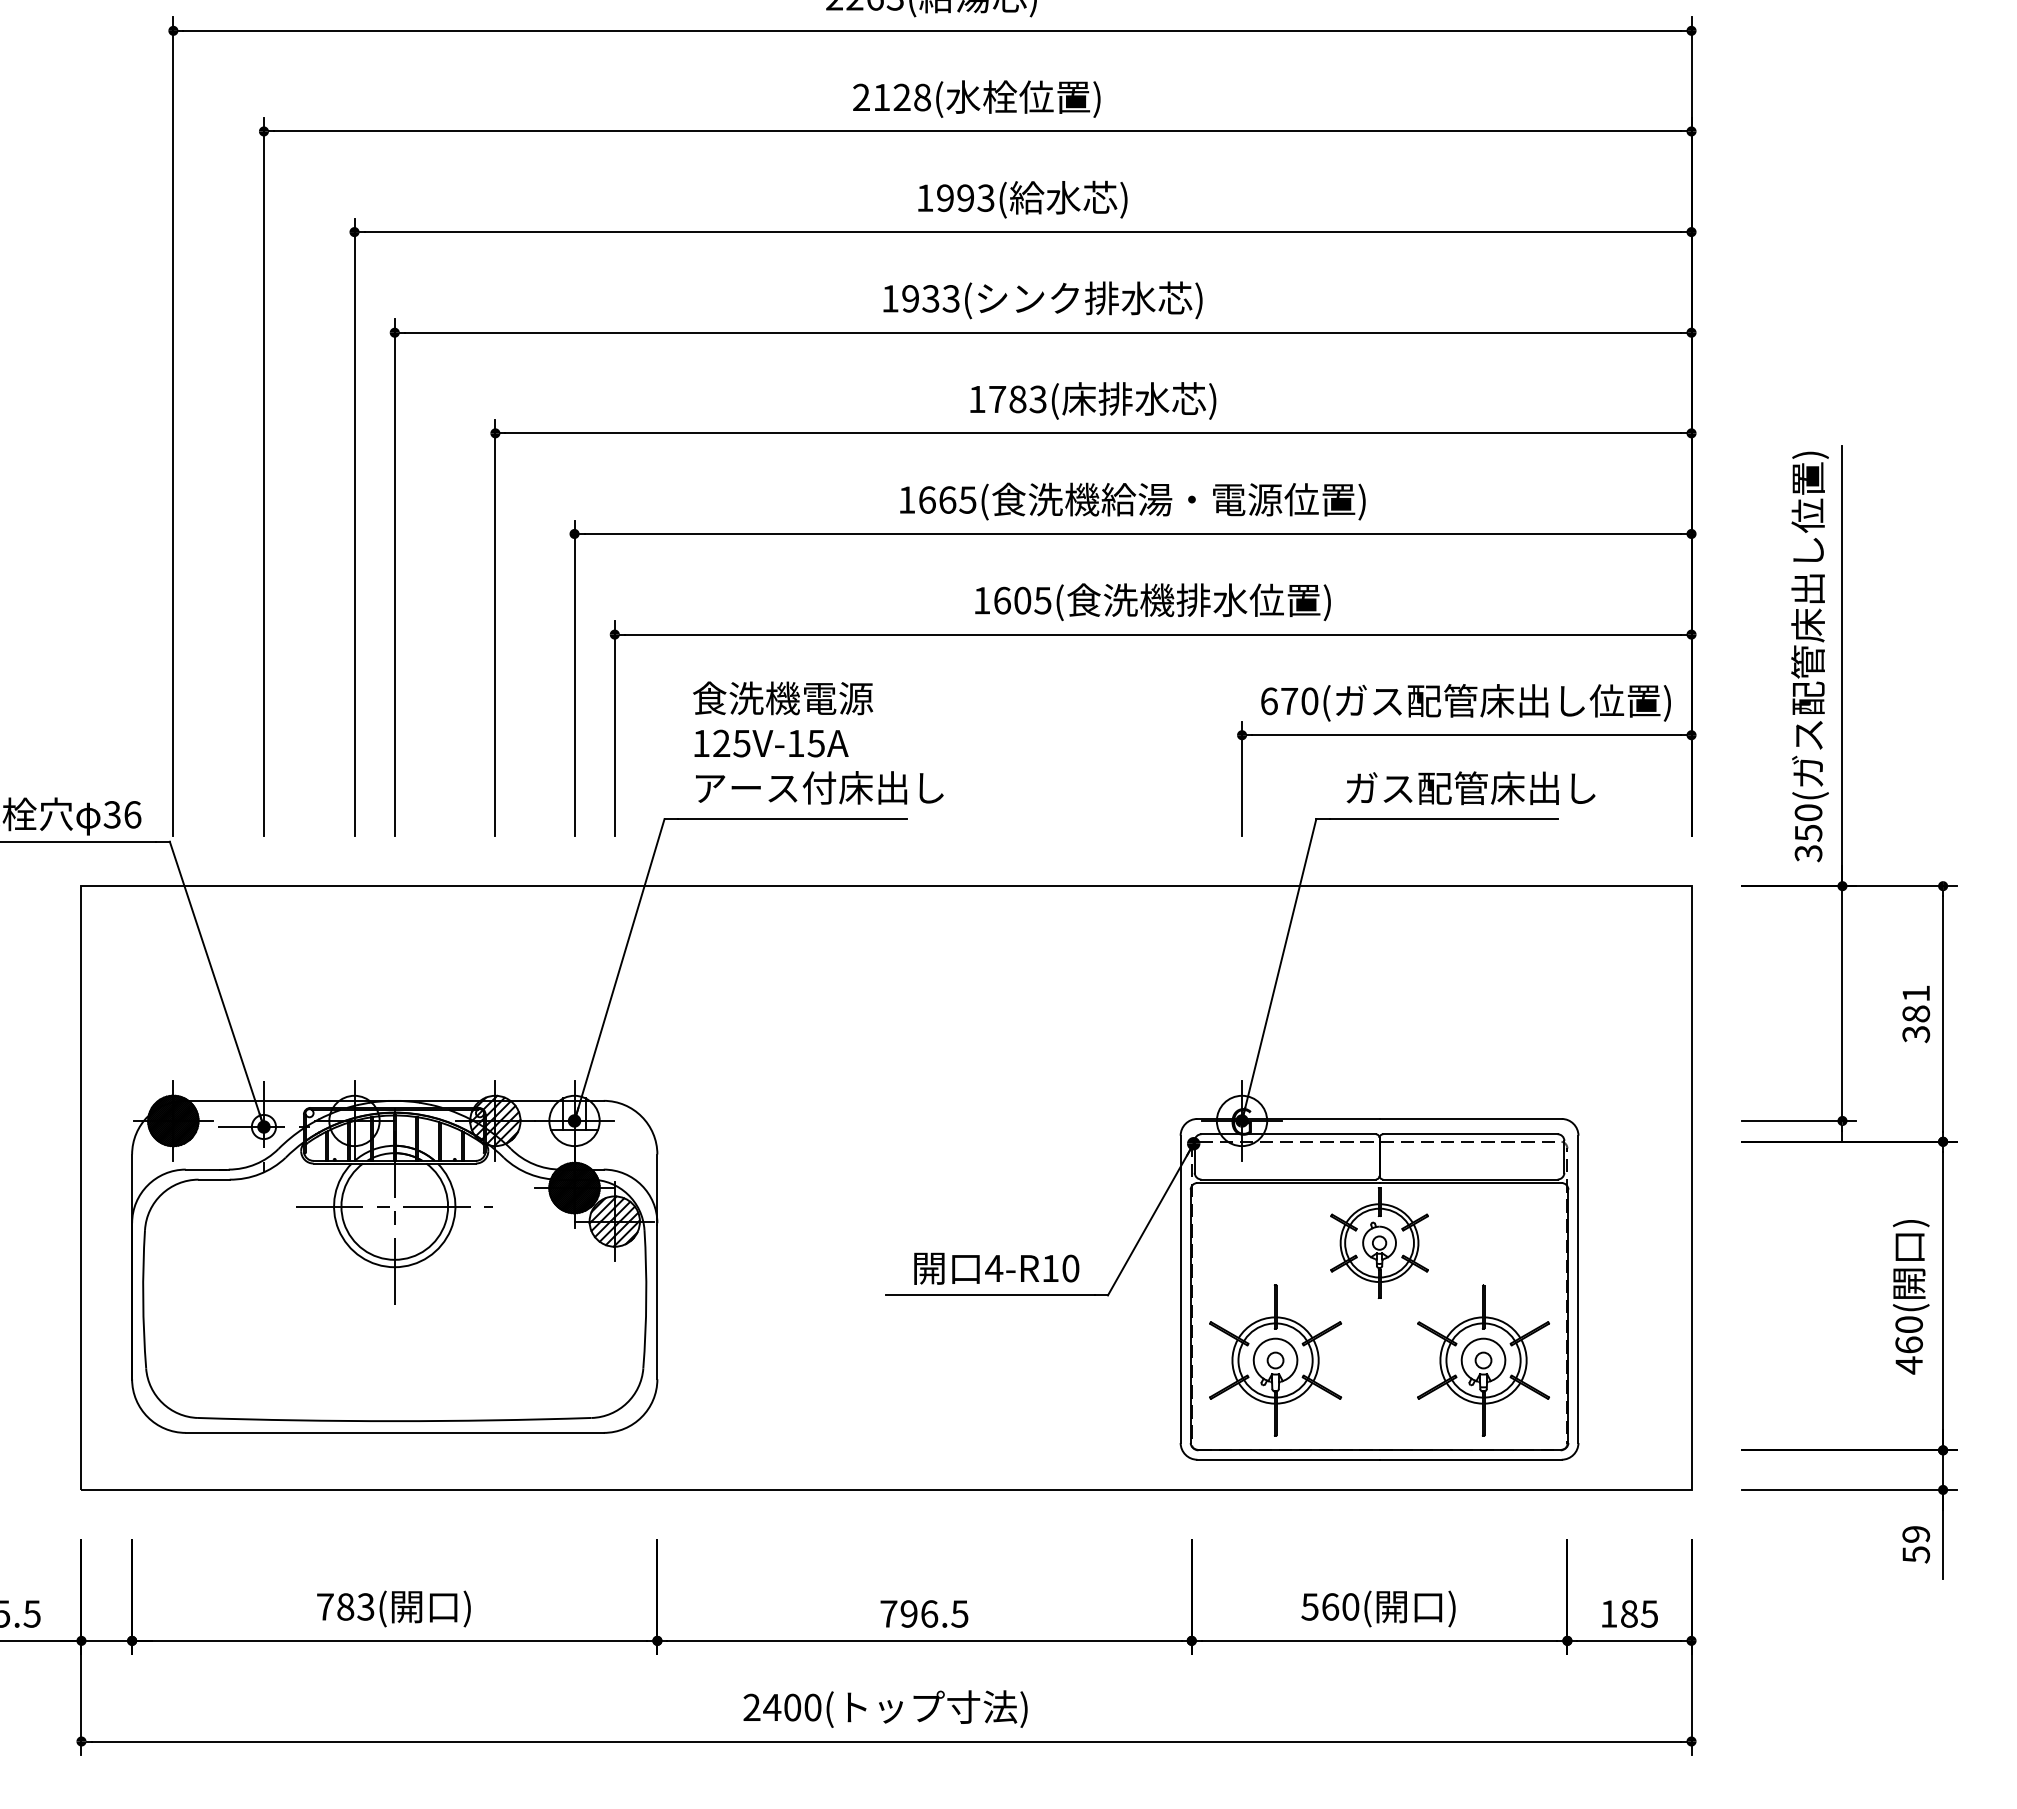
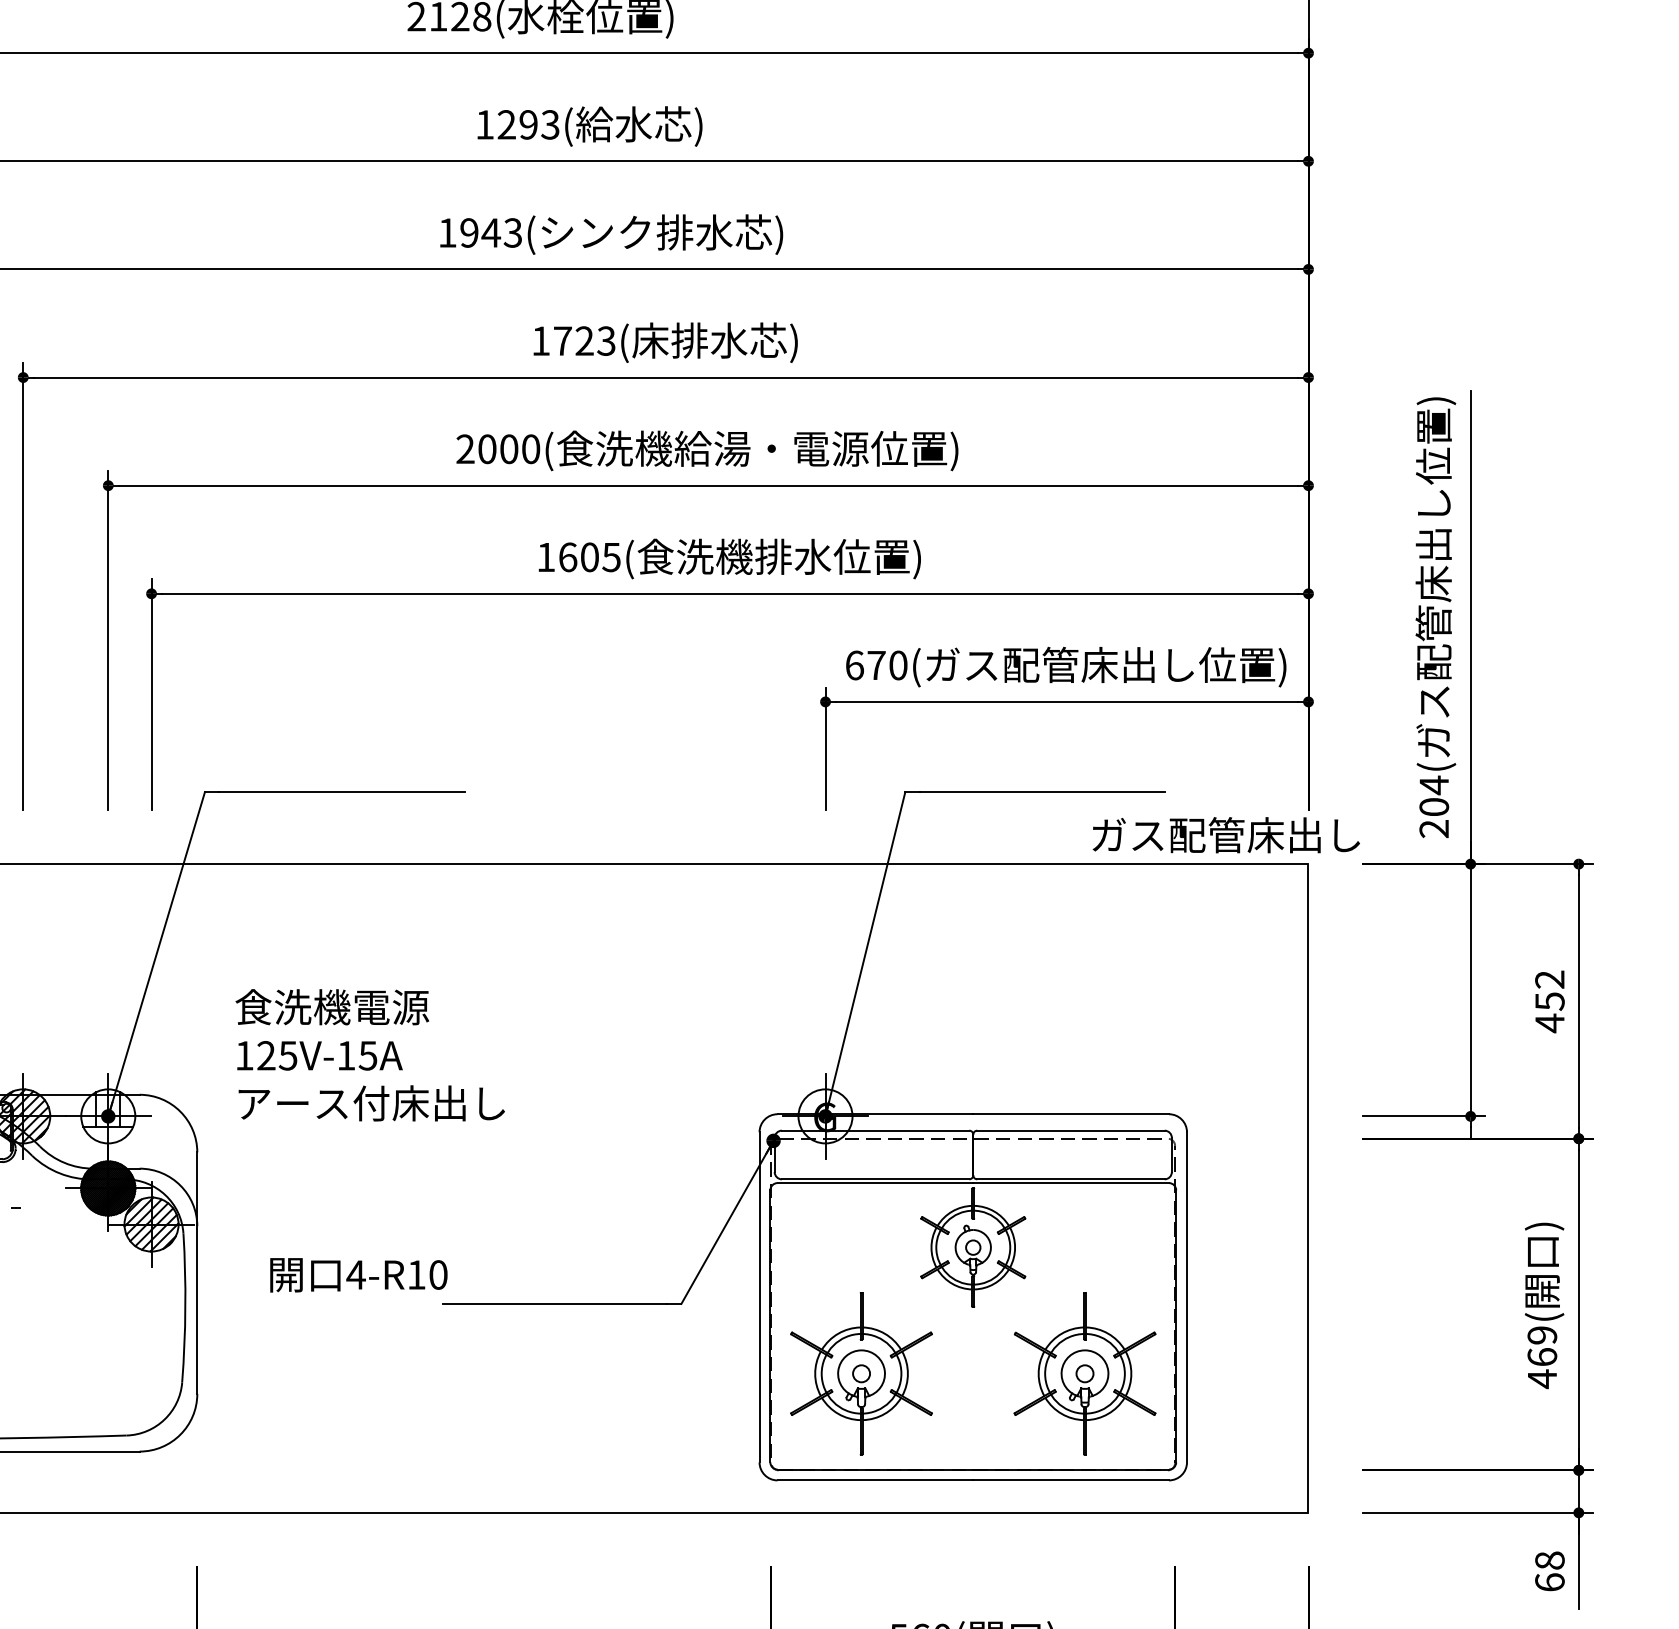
text: (945, 197) -> (506, 124), 1993 -> 1293
text: (930, 298) -> (490, 232), 1933 -> 1943
text: (1017, 399) -> (584, 341), 1783( -> 1723(
text: (937, 499) -> (498, 448), 1665 -> 2000
text: (818, 742) -> (370, 1054), moved
text: (1470, 788) -> (1225, 835), moved
text: (1808, 832) -> (1434, 806), 350 -> 204
text: (1916, 1014) -> (1550, 1002), 381 -> 452
text: (996, 1268) -> (358, 1274), moved
text: (1909, 1324) -> (1542, 1335), 460( -> 469(
text: (1916, 1544) -> (1550, 1571), 59 -> 68

